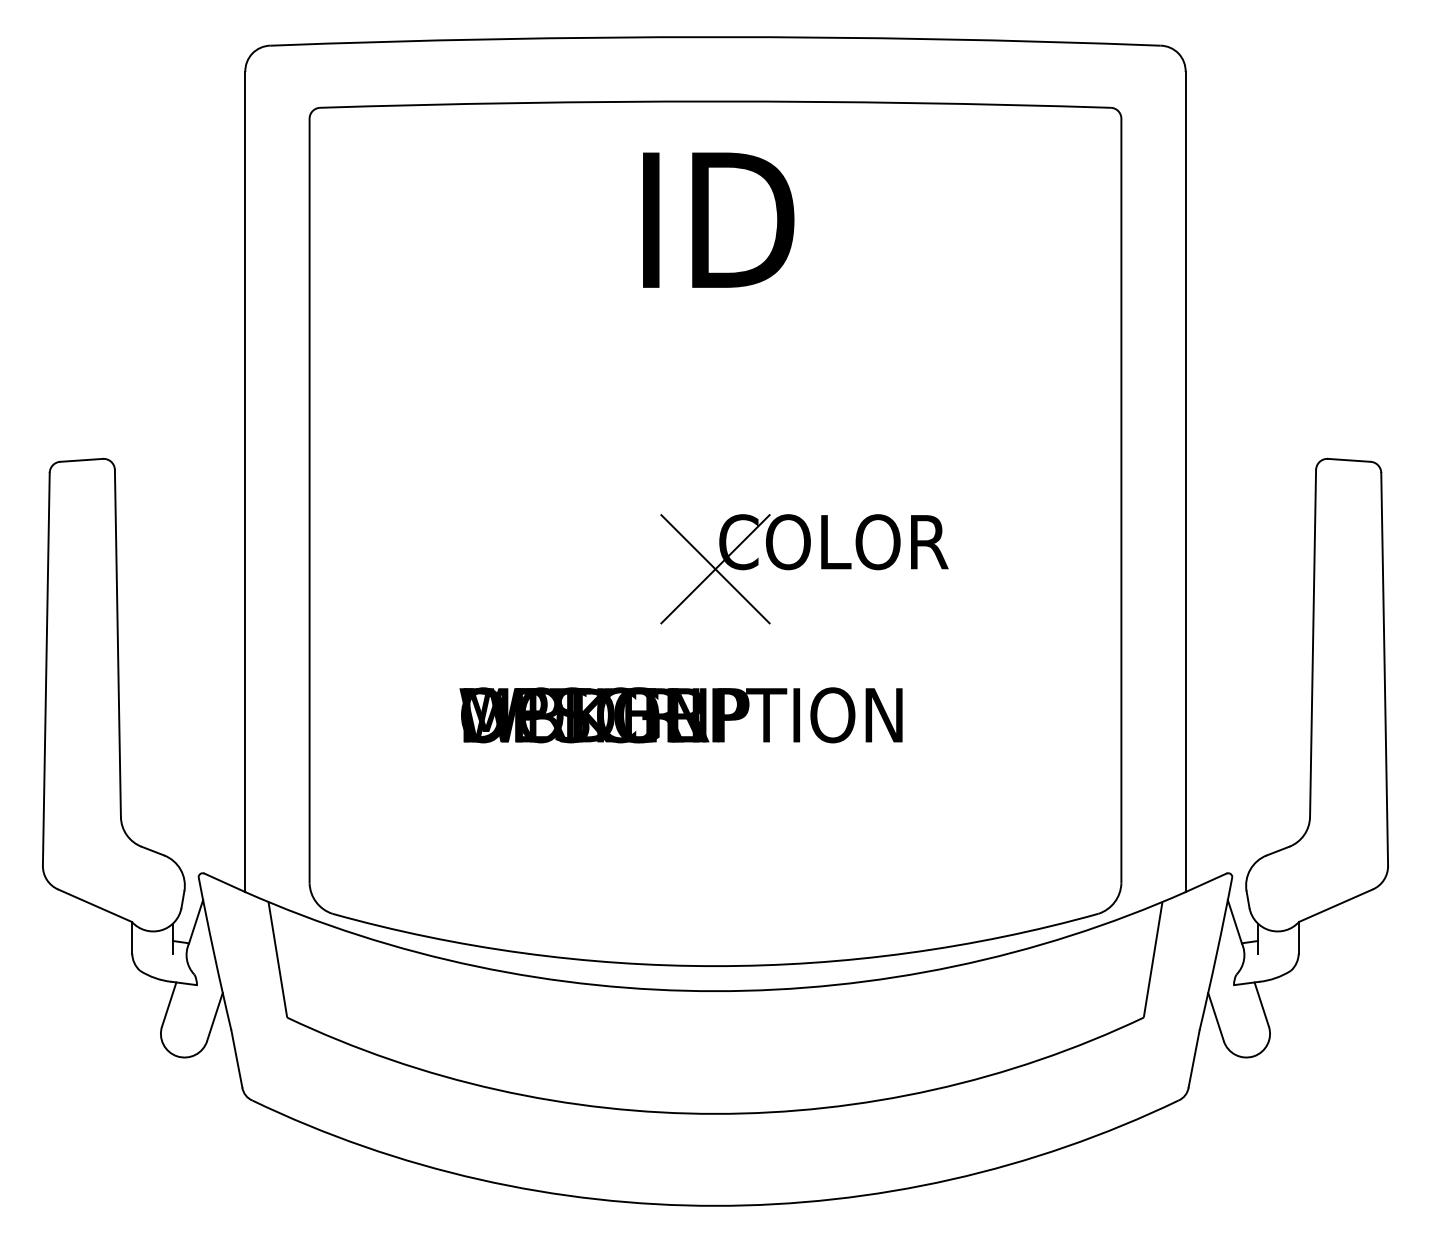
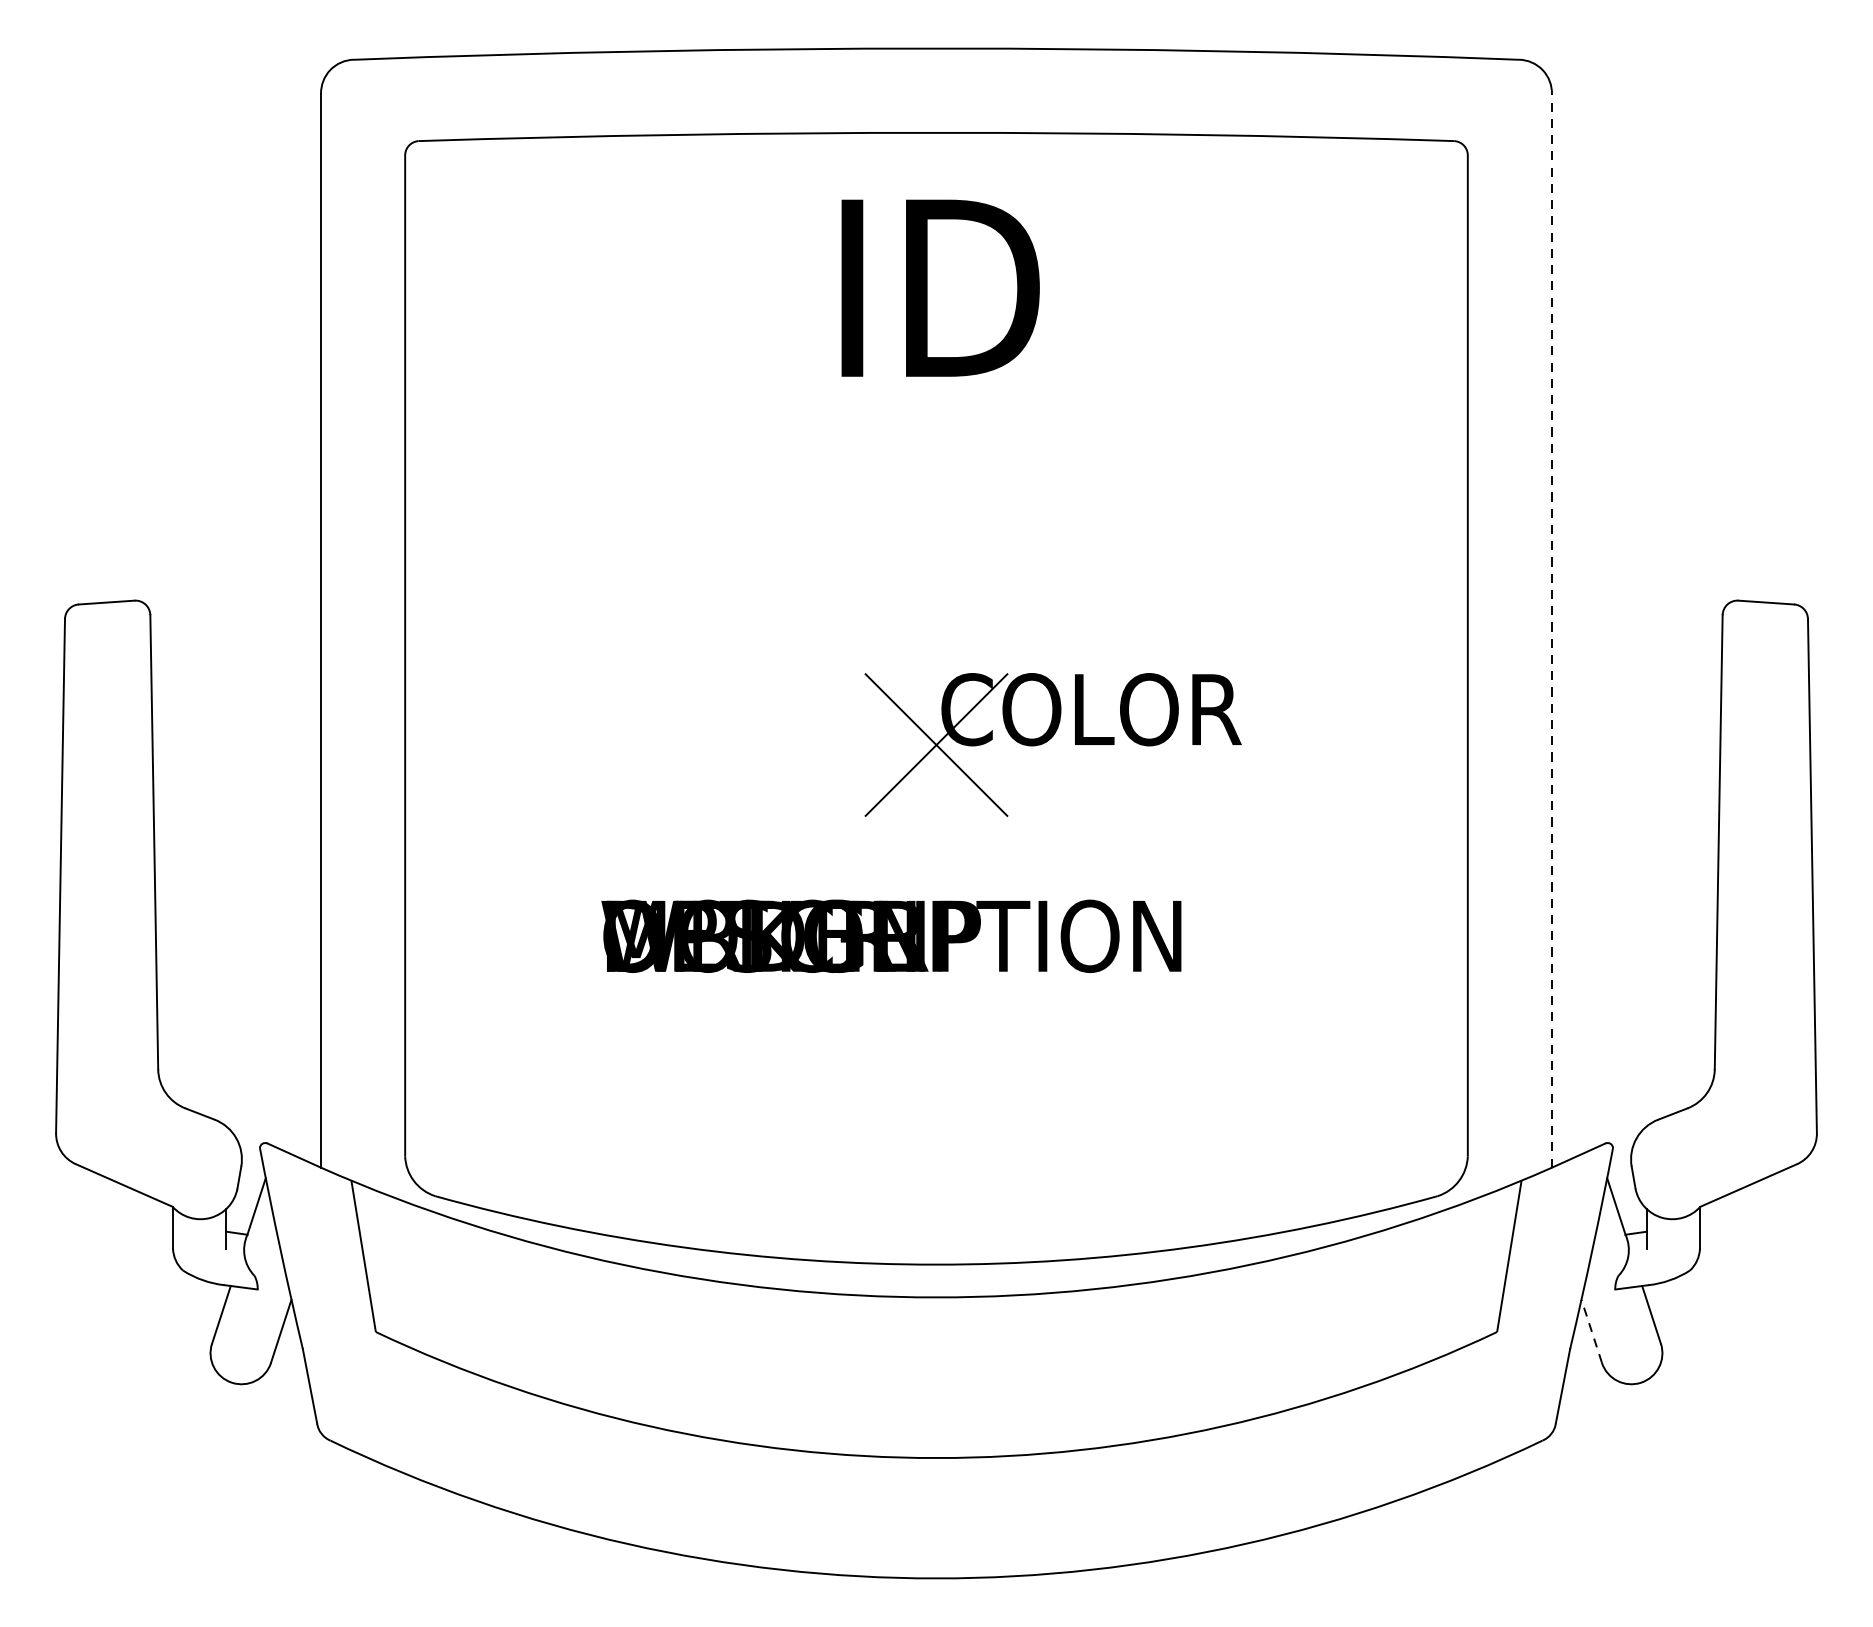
line: (1185, 481) -> (1551, 630), solid -> dashed
line: (1215, 1016) -> (1591, 1330), solid -> dashed

